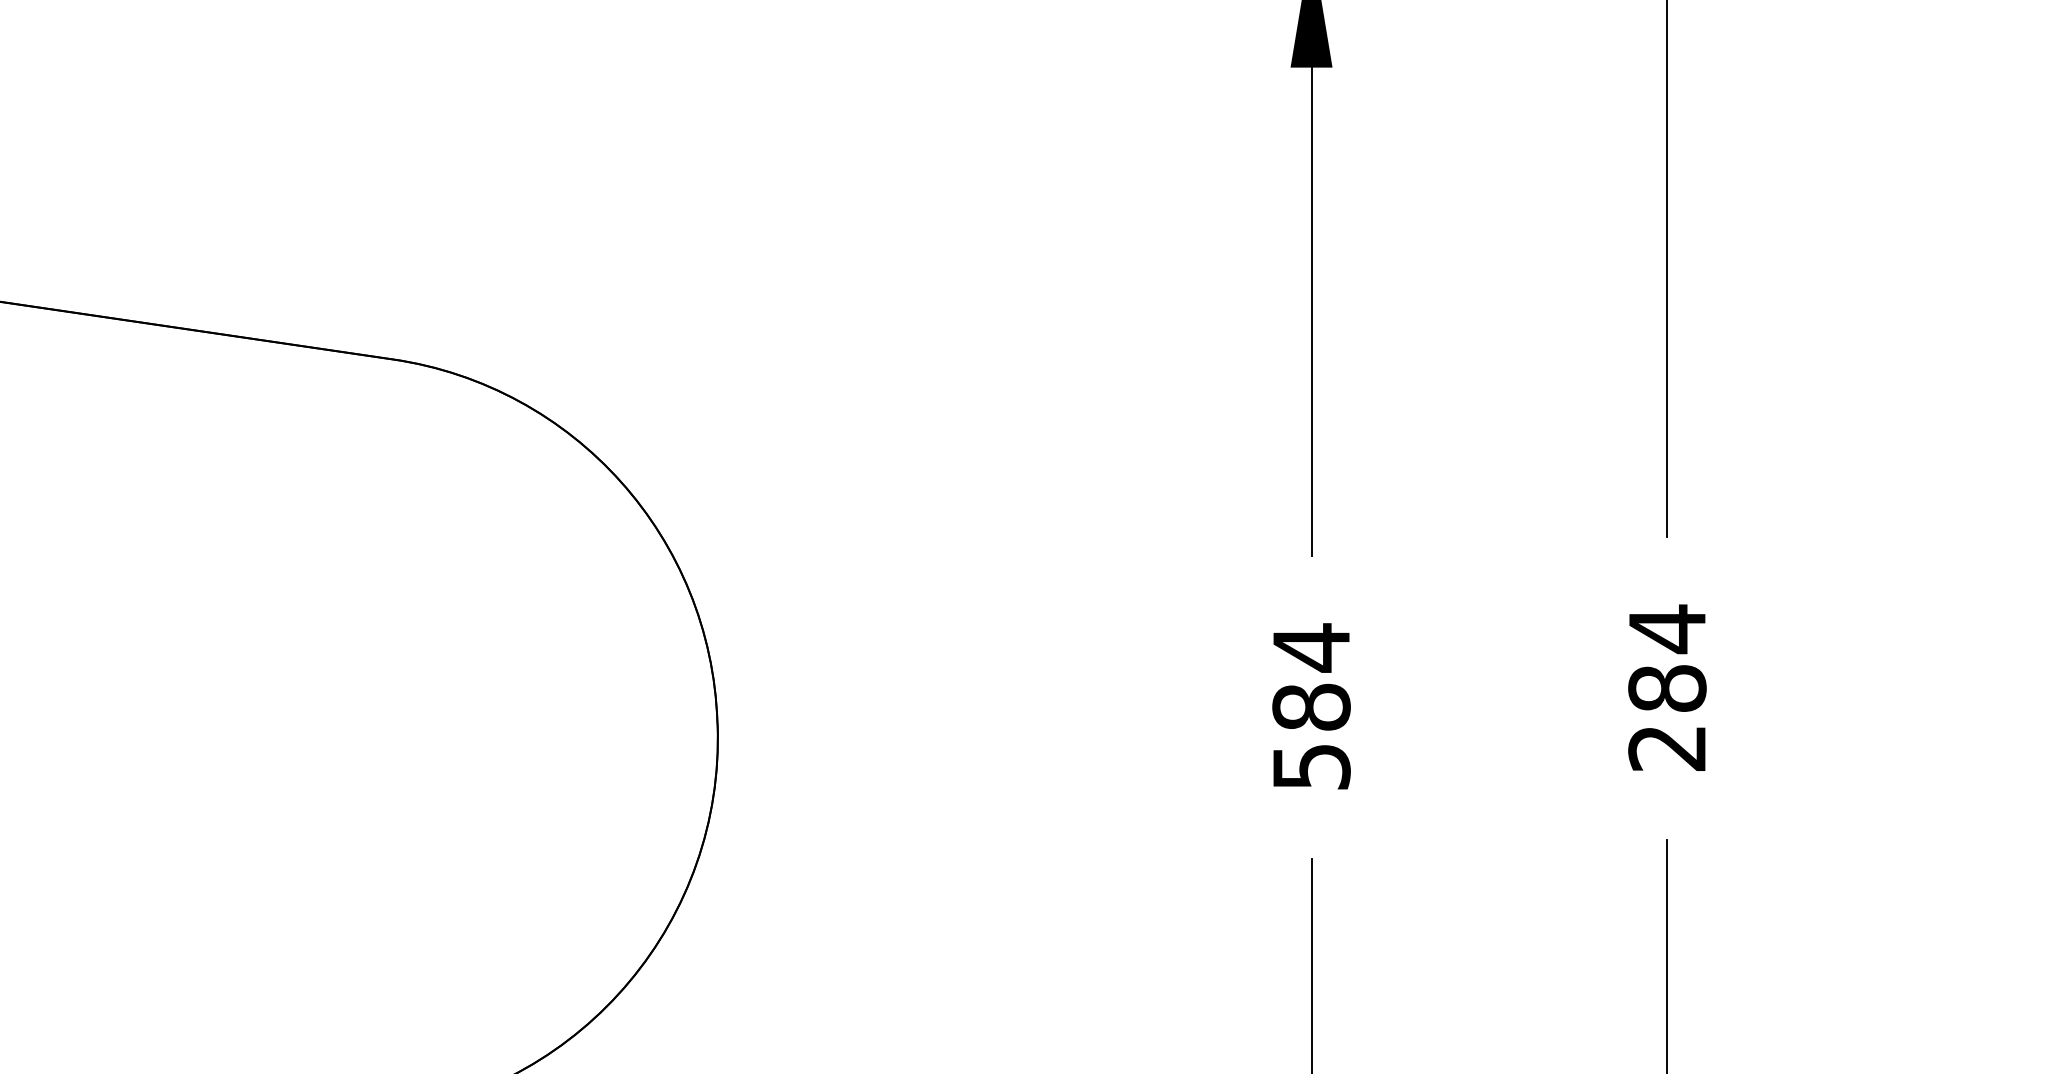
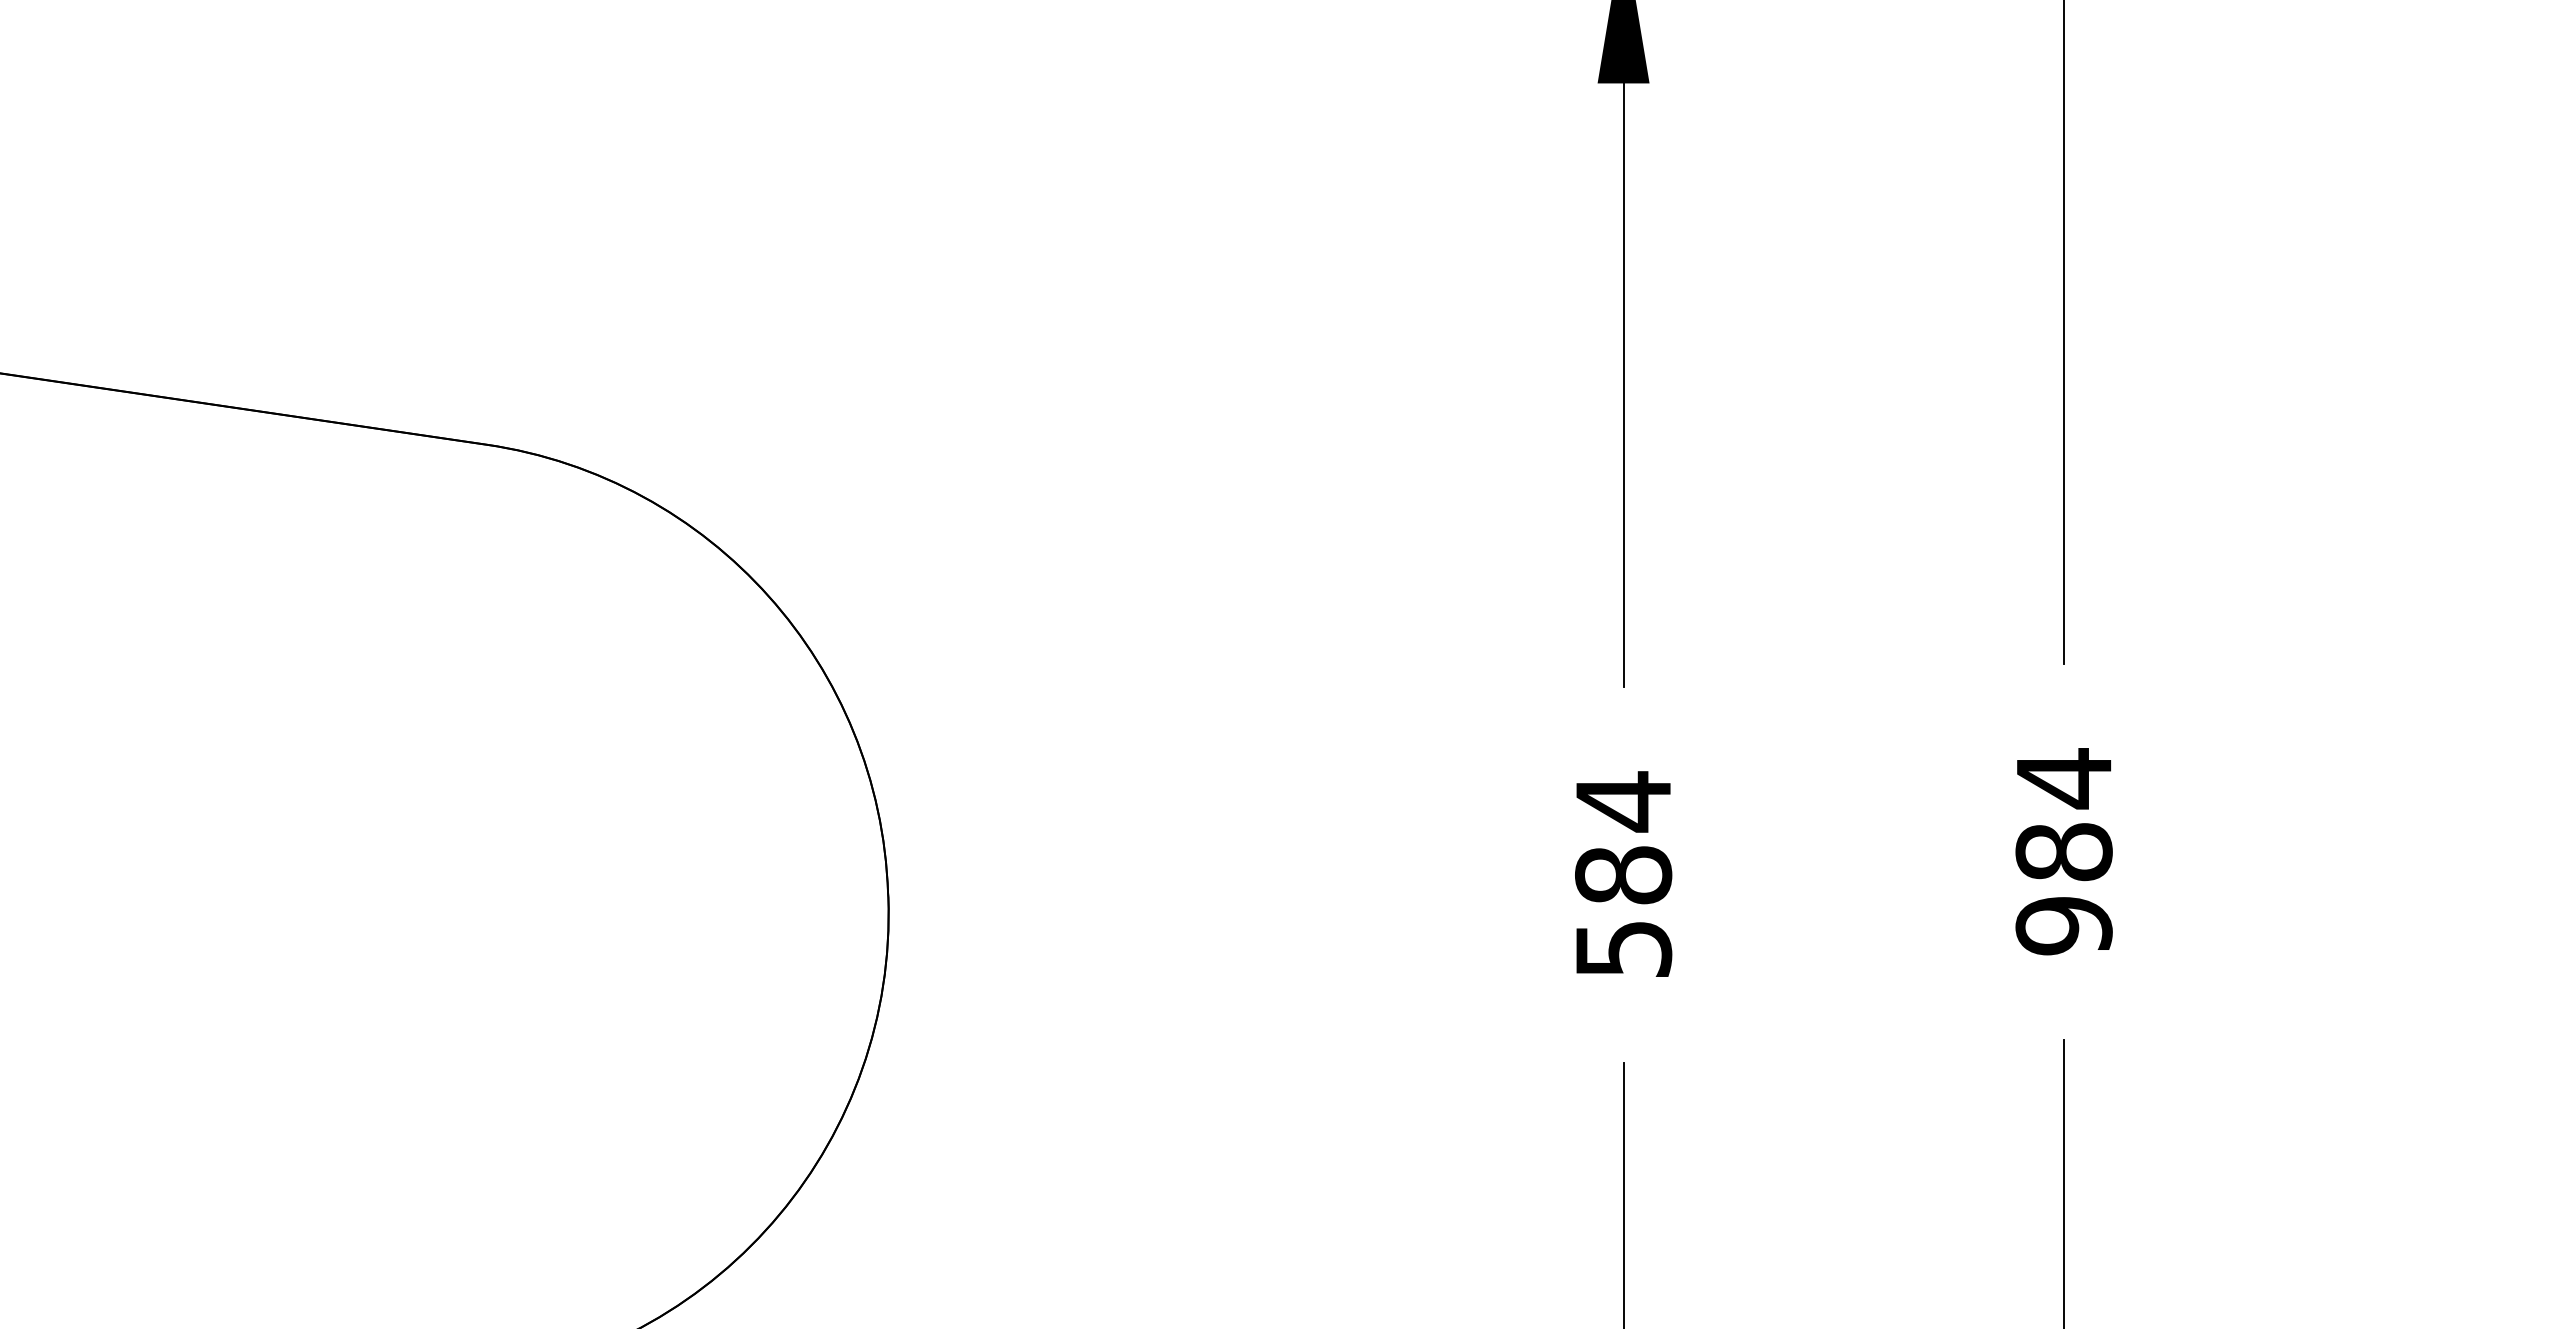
text: (1666, 748) -> (2063, 926), 284 -> 984

